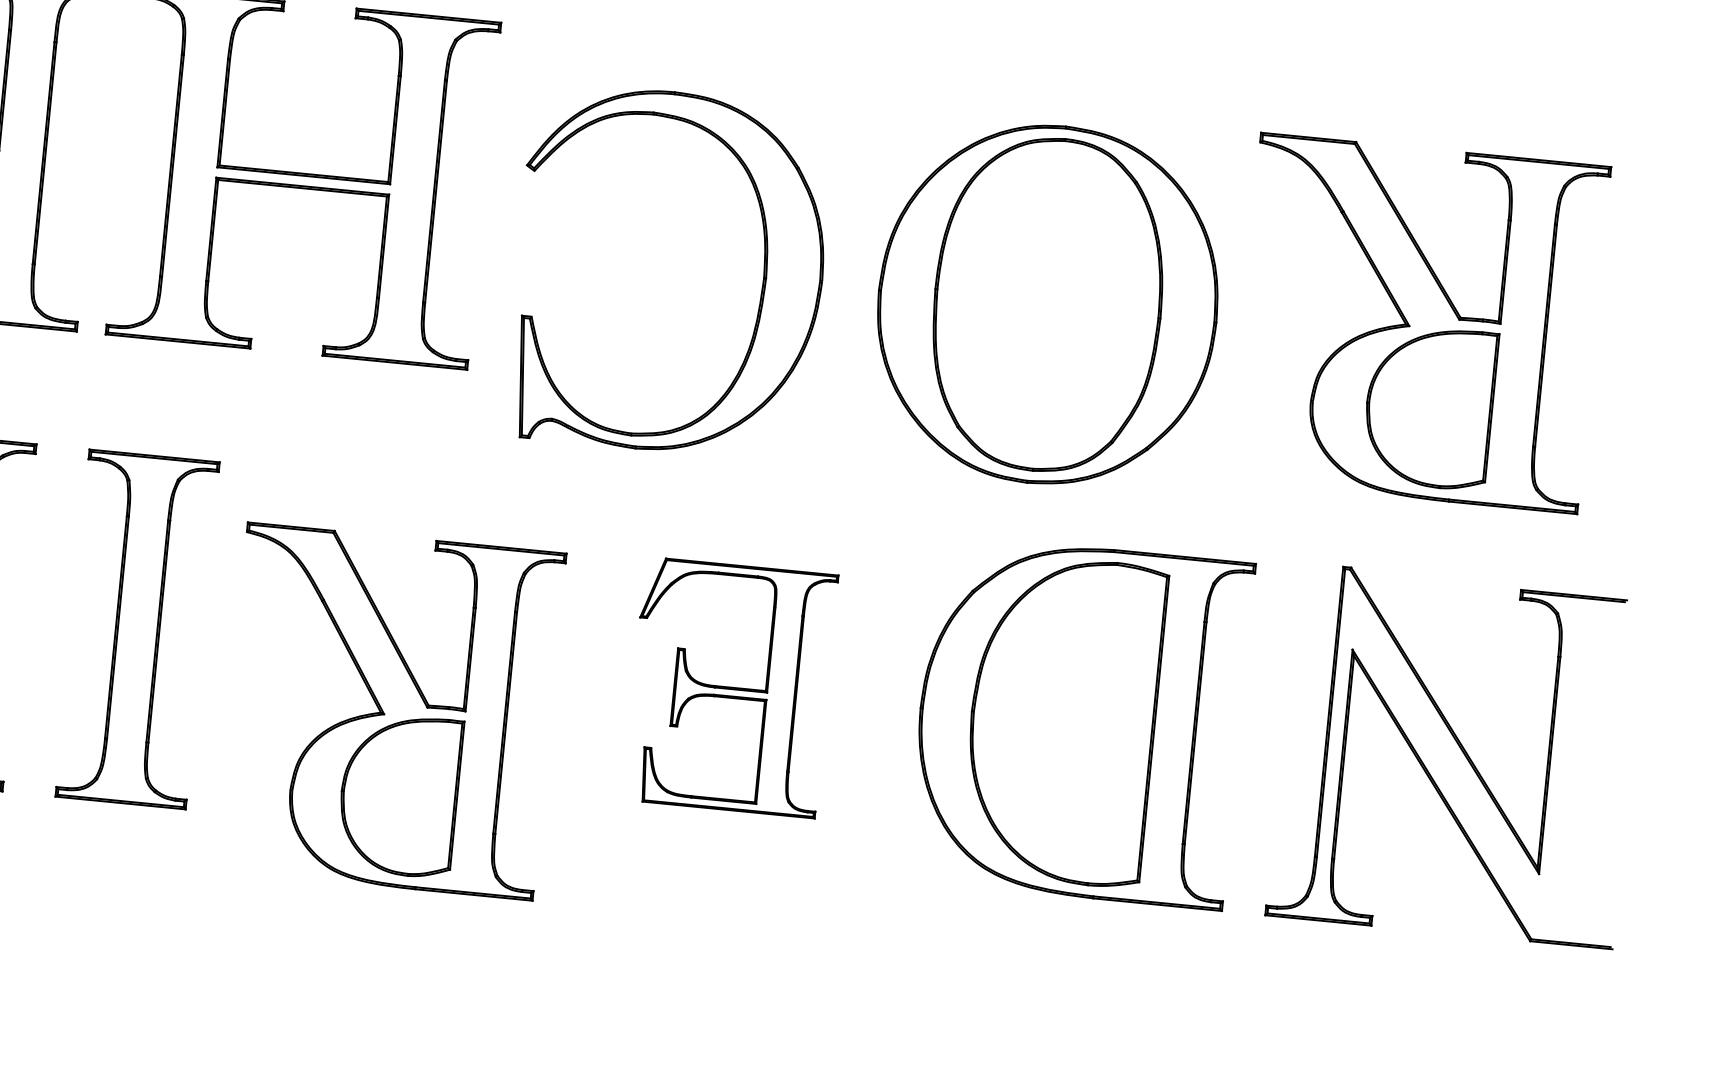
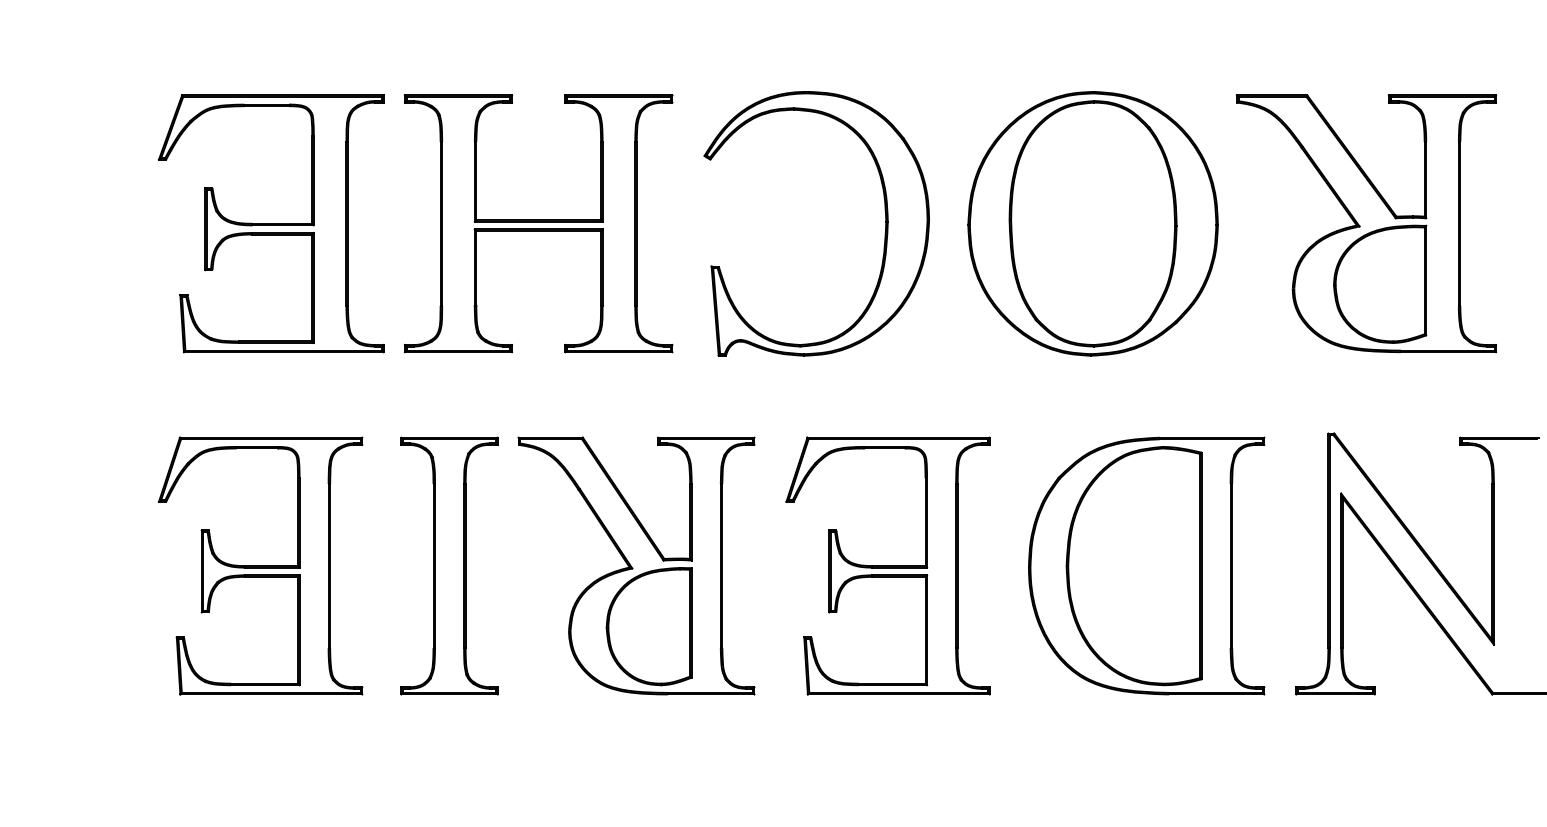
part: (760, 293) -> (884, 233), moved
part: (1047, 304) -> (1092, 223), moved
part: (1419, 323) -> (1366, 223), moved
part: (729, 686) -> (887, 565), size x1.43
part: (390, 710) -> (636, 565), moved

